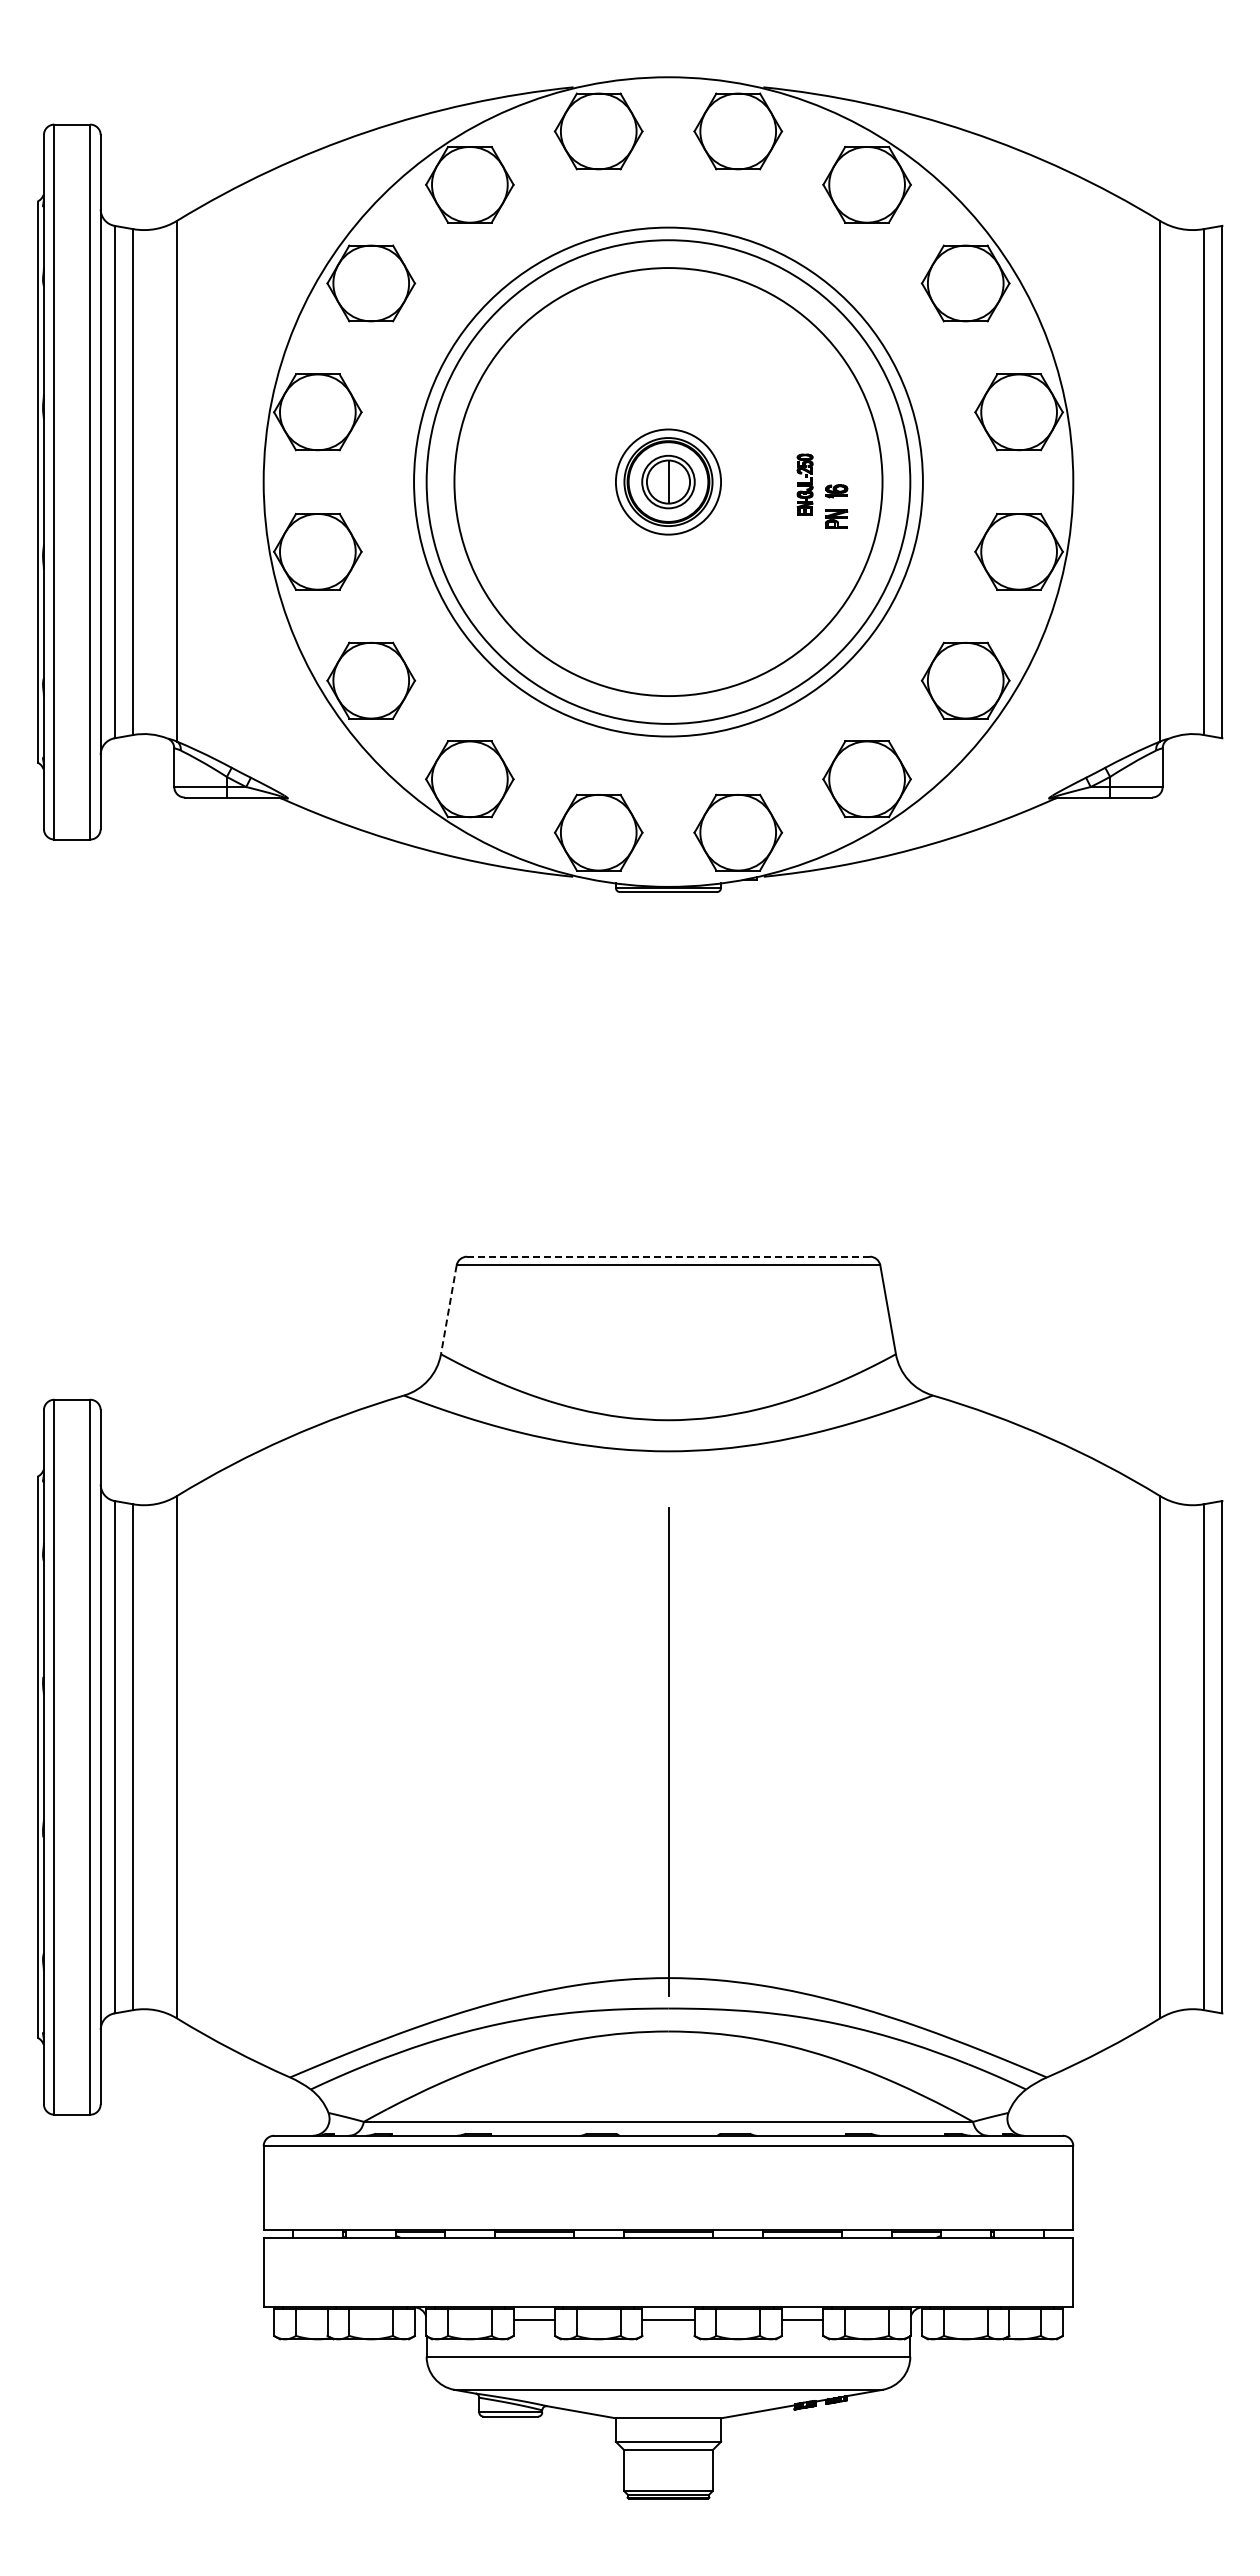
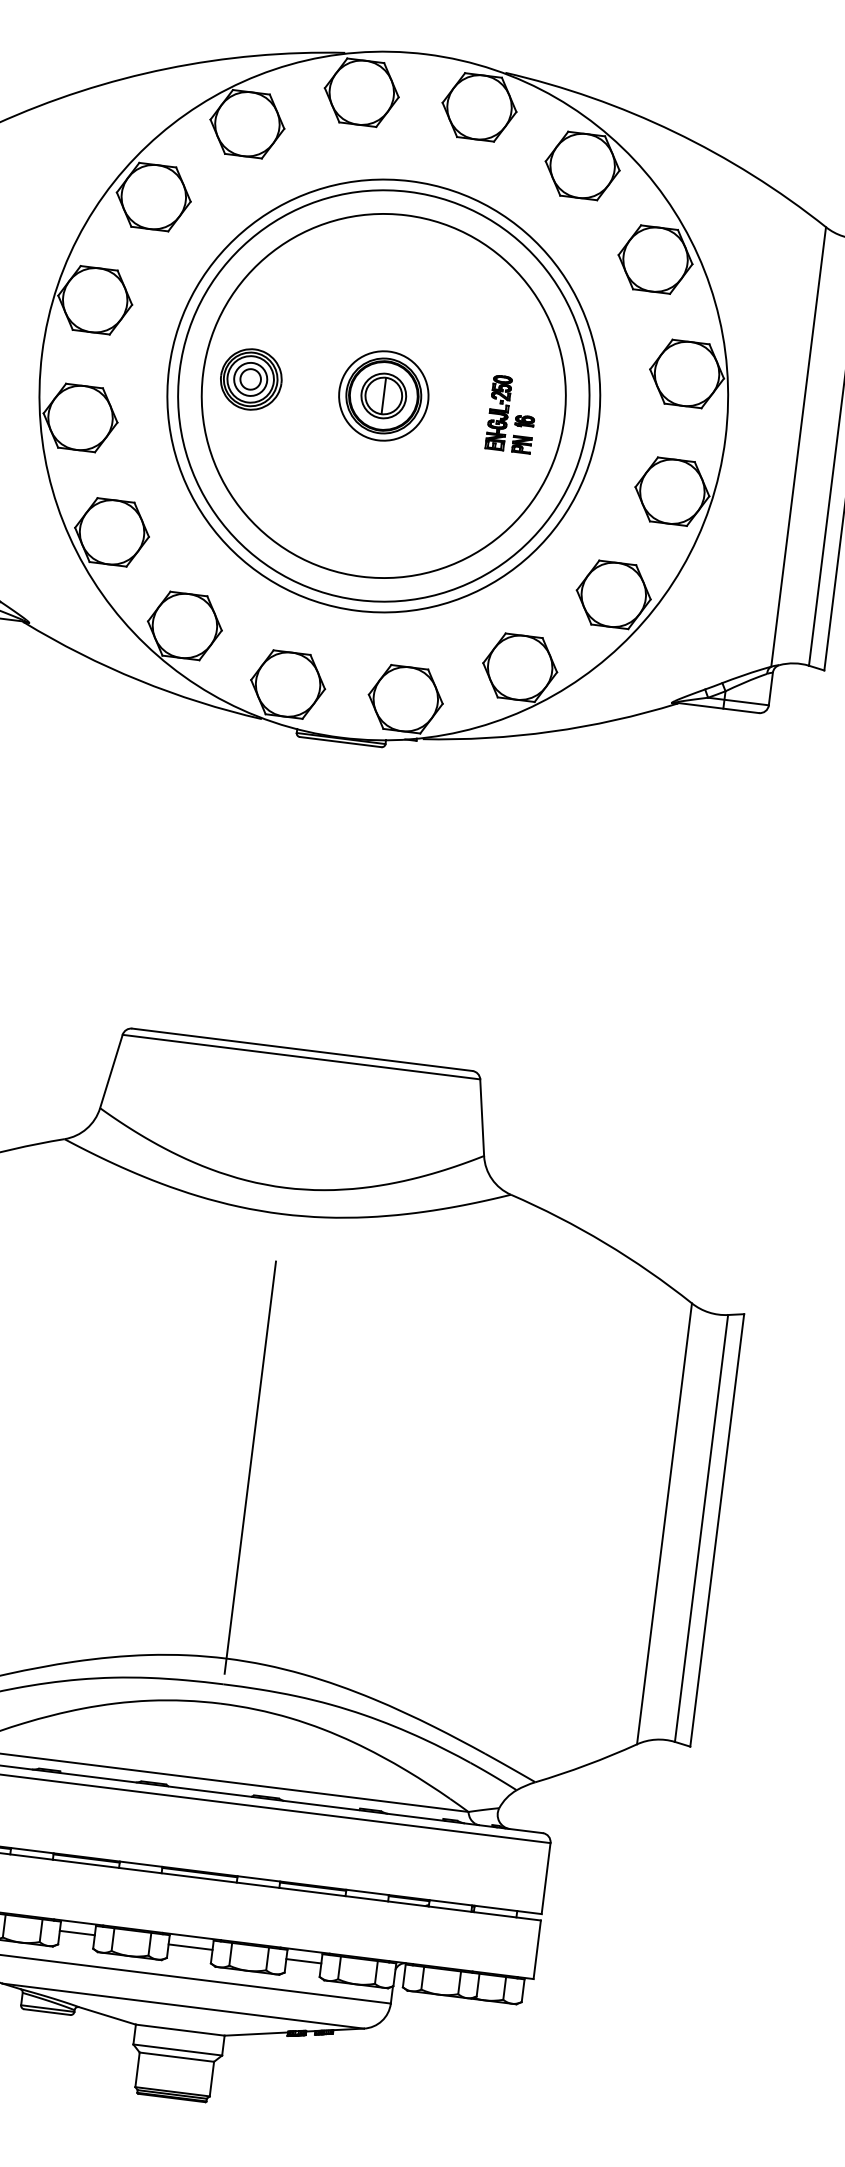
part: (511, 481) -> (251, 379), added
part: (804, 484) -> (498, 412), size x1.43
line: (668, 1256) -> (302, 1049), dashed -> solid
line: (448, 1310) -> (111, 1072), dashed -> solid

